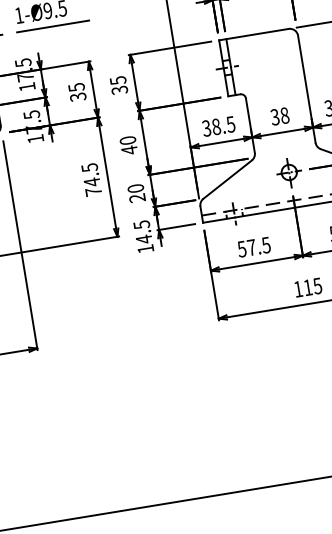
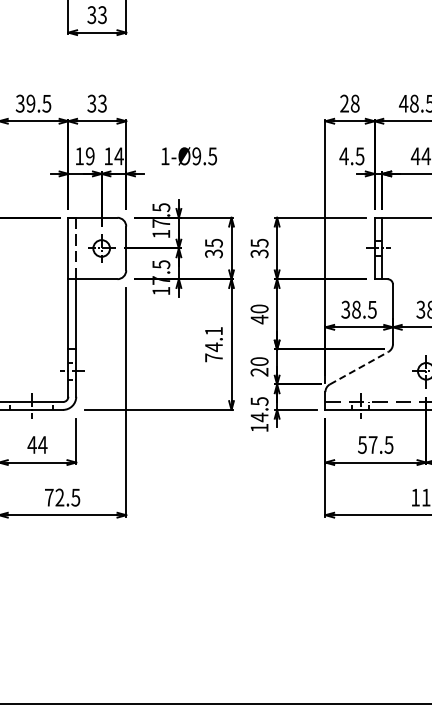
line: (53, 26) -> (199, 173), removed
text: (89, 168) -> (213, 331), 74.5 -> 74.1
line: (227, 179) -> (359, 367), solid -> dashed

